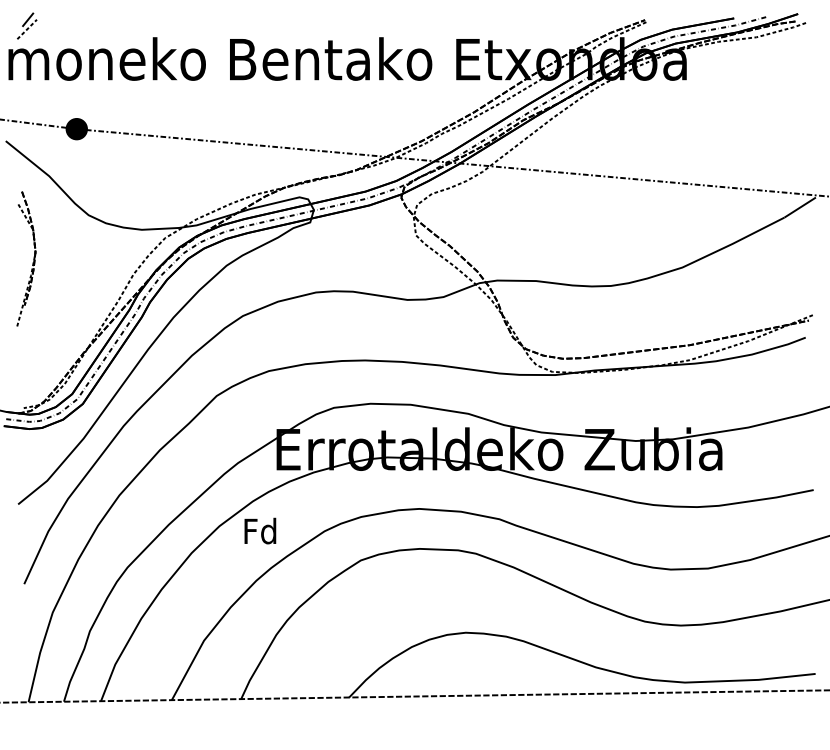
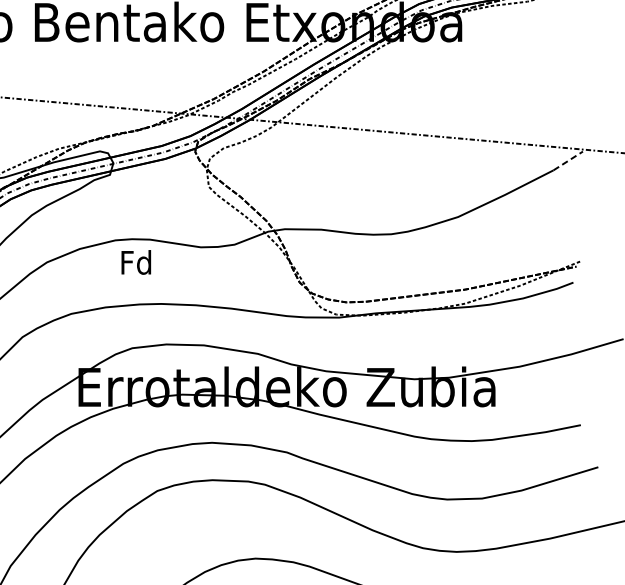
line: (800, 207) -> (568, 160), solid -> dashed
text: (260, 530) -> (136, 261), moved

